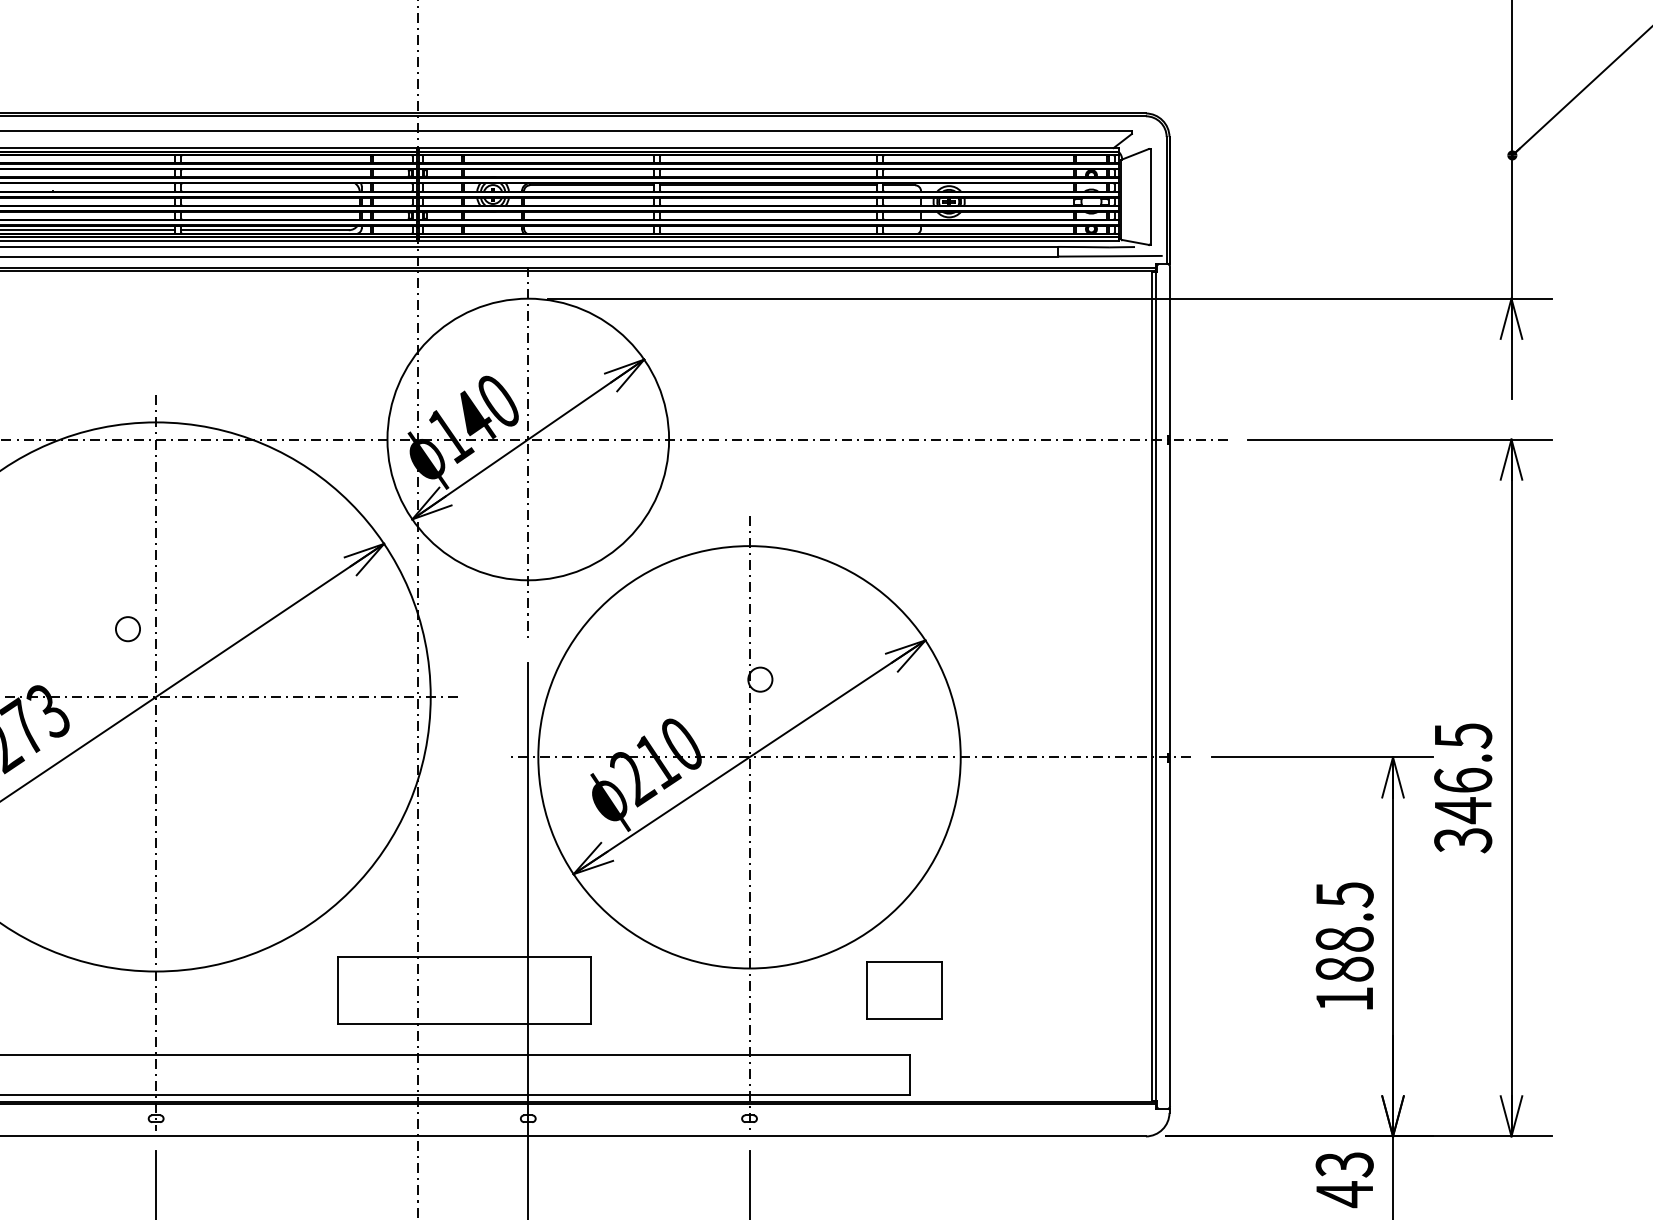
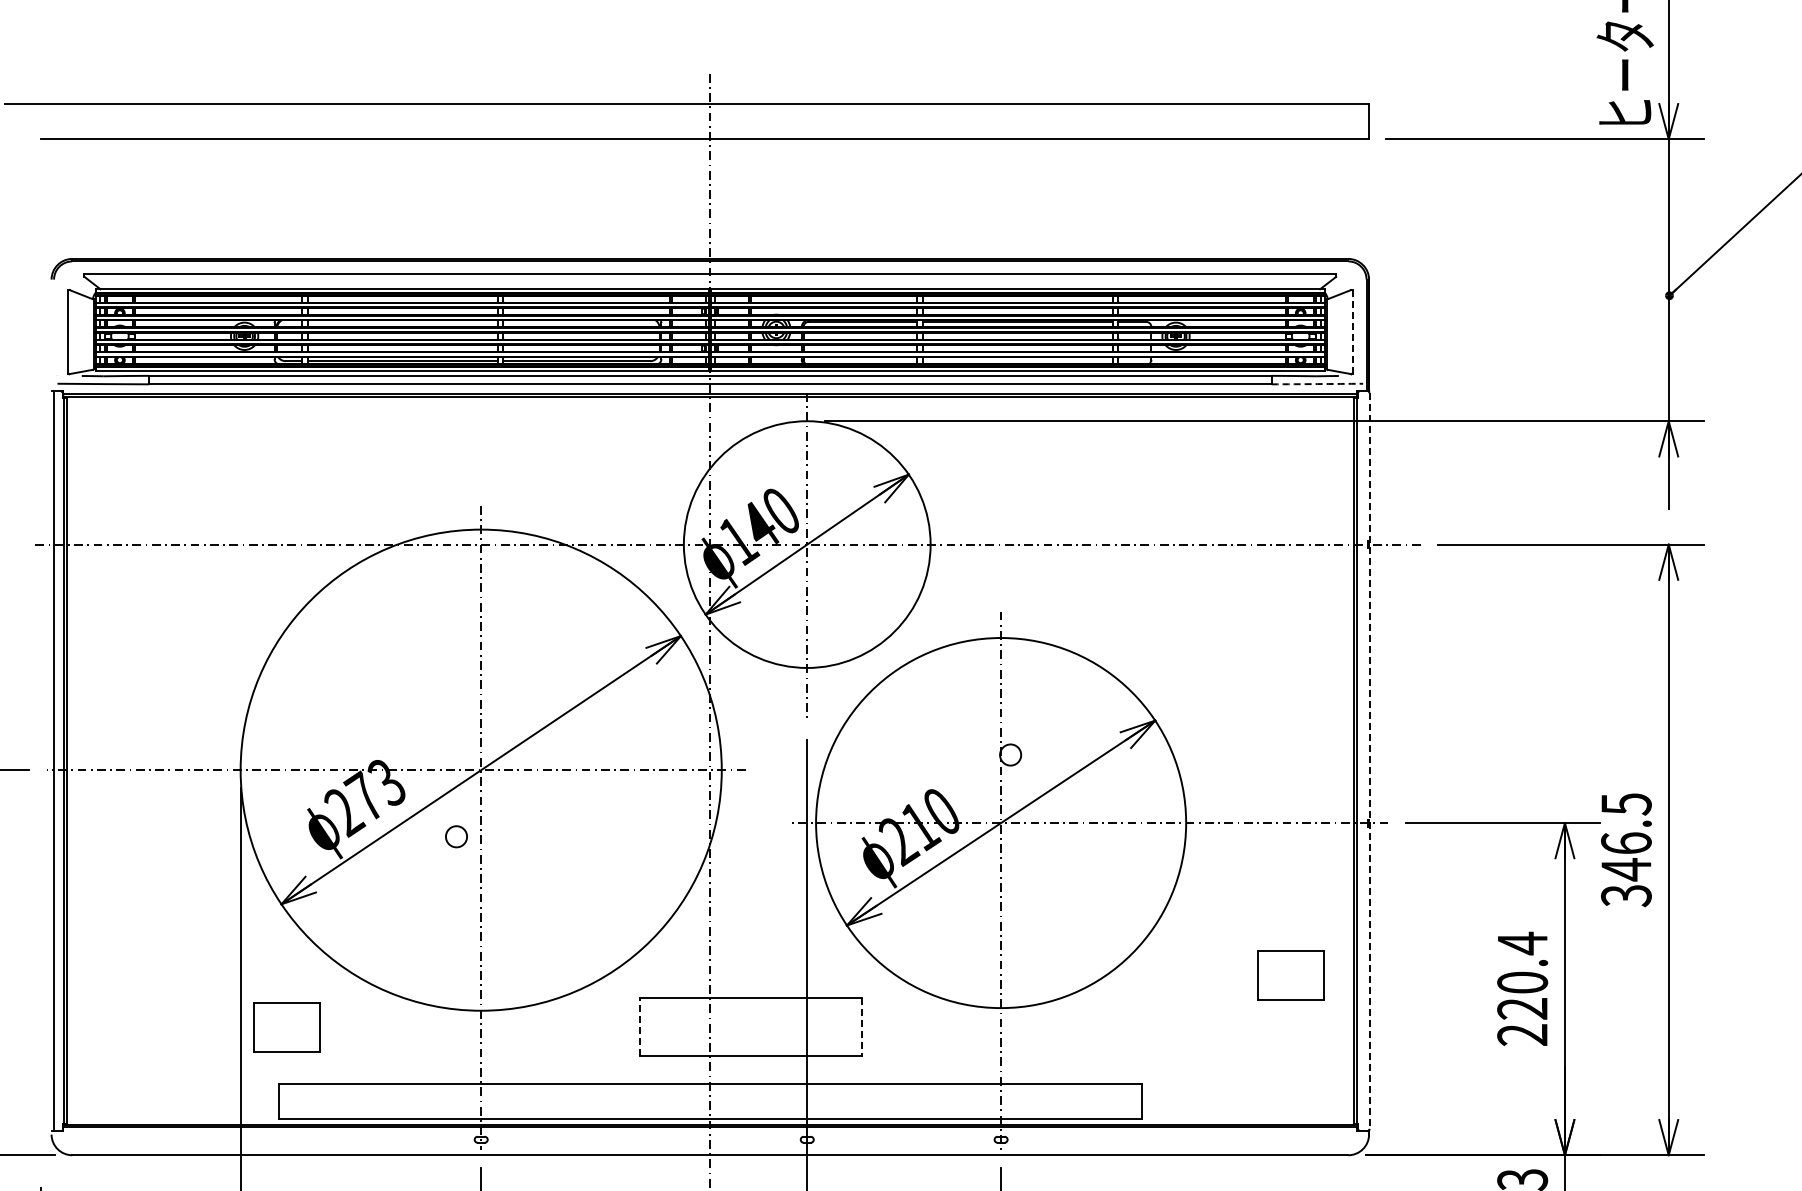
line: (1150, 196) -> (1352, 331), solid -> dashed
arc: (1110, 256) -> (1317, 384), solid -> dashed
circle: (127, 628) -> (456, 836), moved
line: (1169, 687) -> (1369, 761), solid -> dashed
text: (1344, 946) -> (1522, 988), 188.5 -> 220.4
line: (337, 989) -> (640, 1026), solid -> dashed
line: (591, 990) -> (862, 1027), solid -> dashed
part: (904, 990) -> (1290, 975), moved

